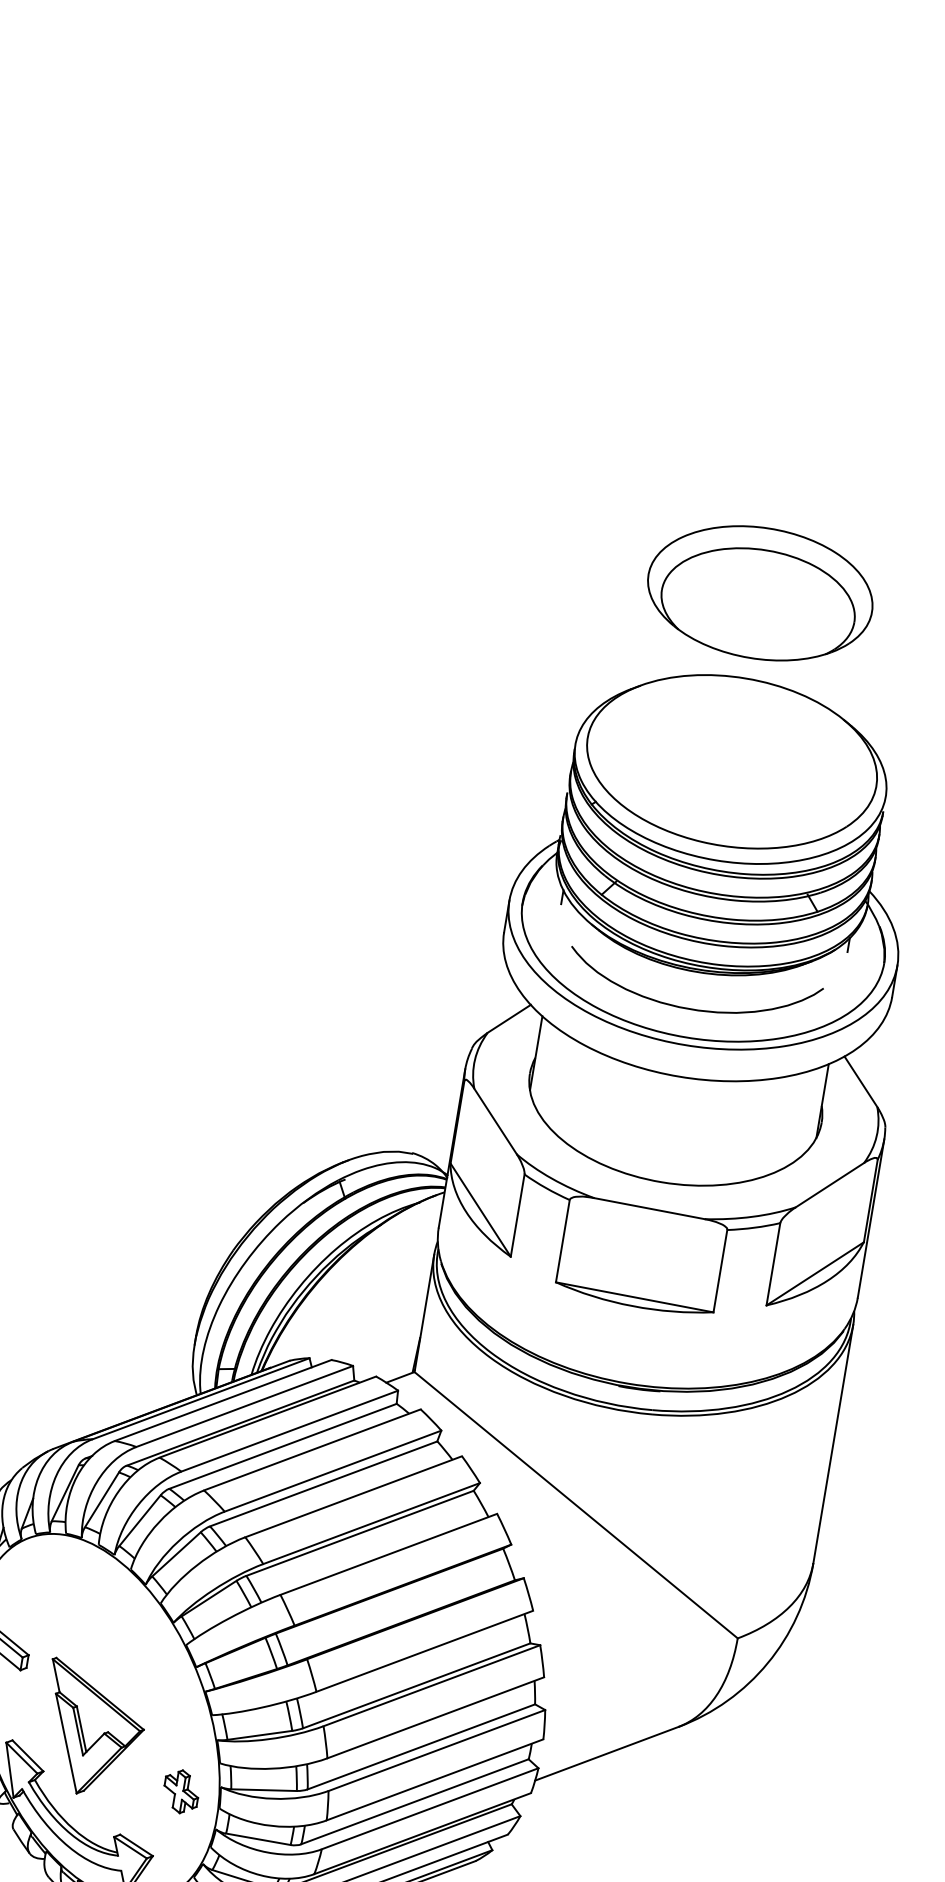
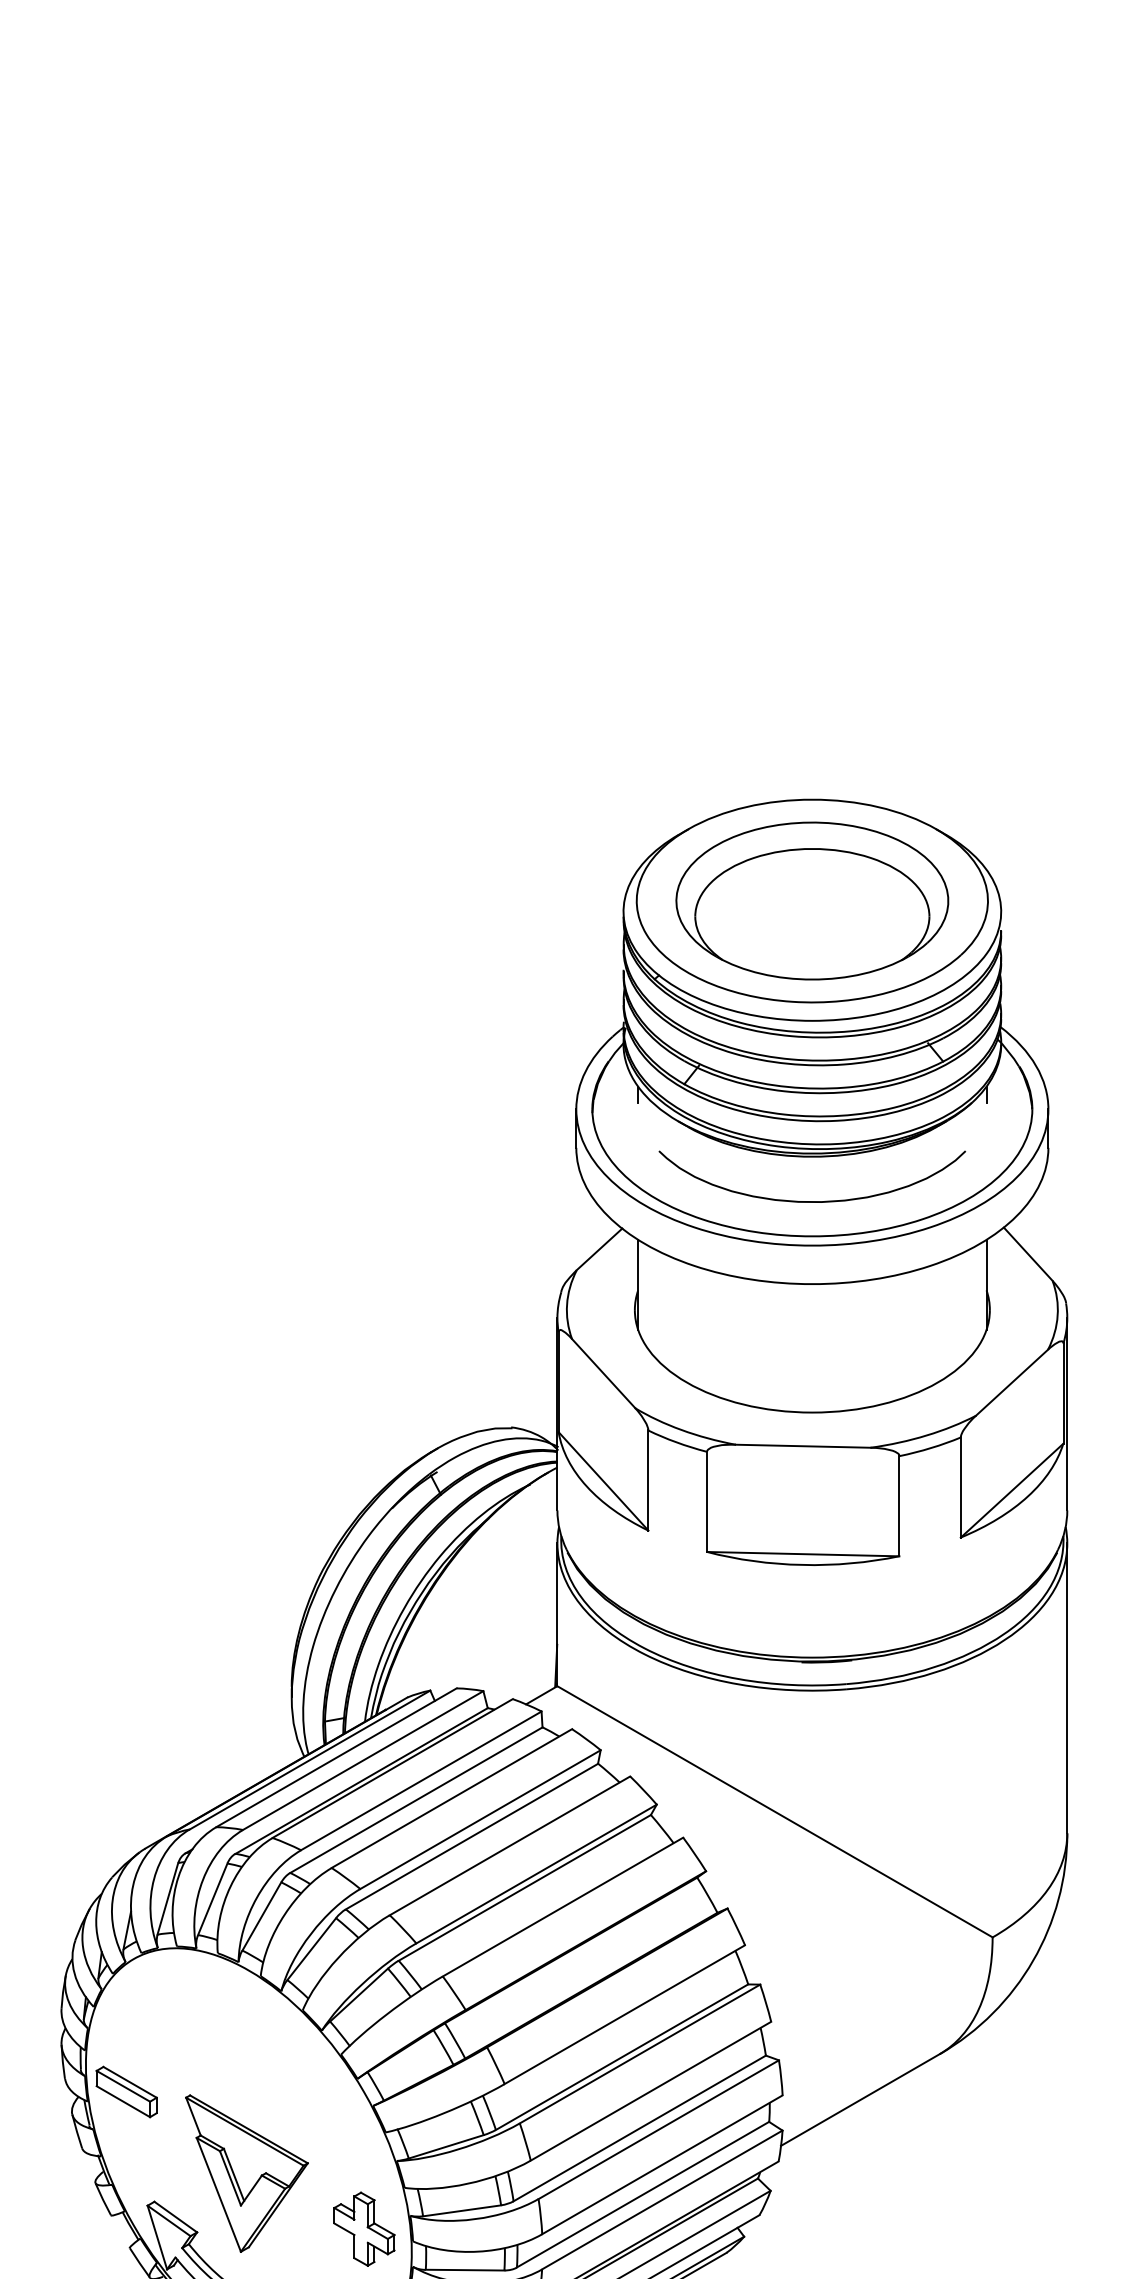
part: (760, 592) -> (812, 900), moved
part: (181, 1791) -> (364, 2228), size x1.43

